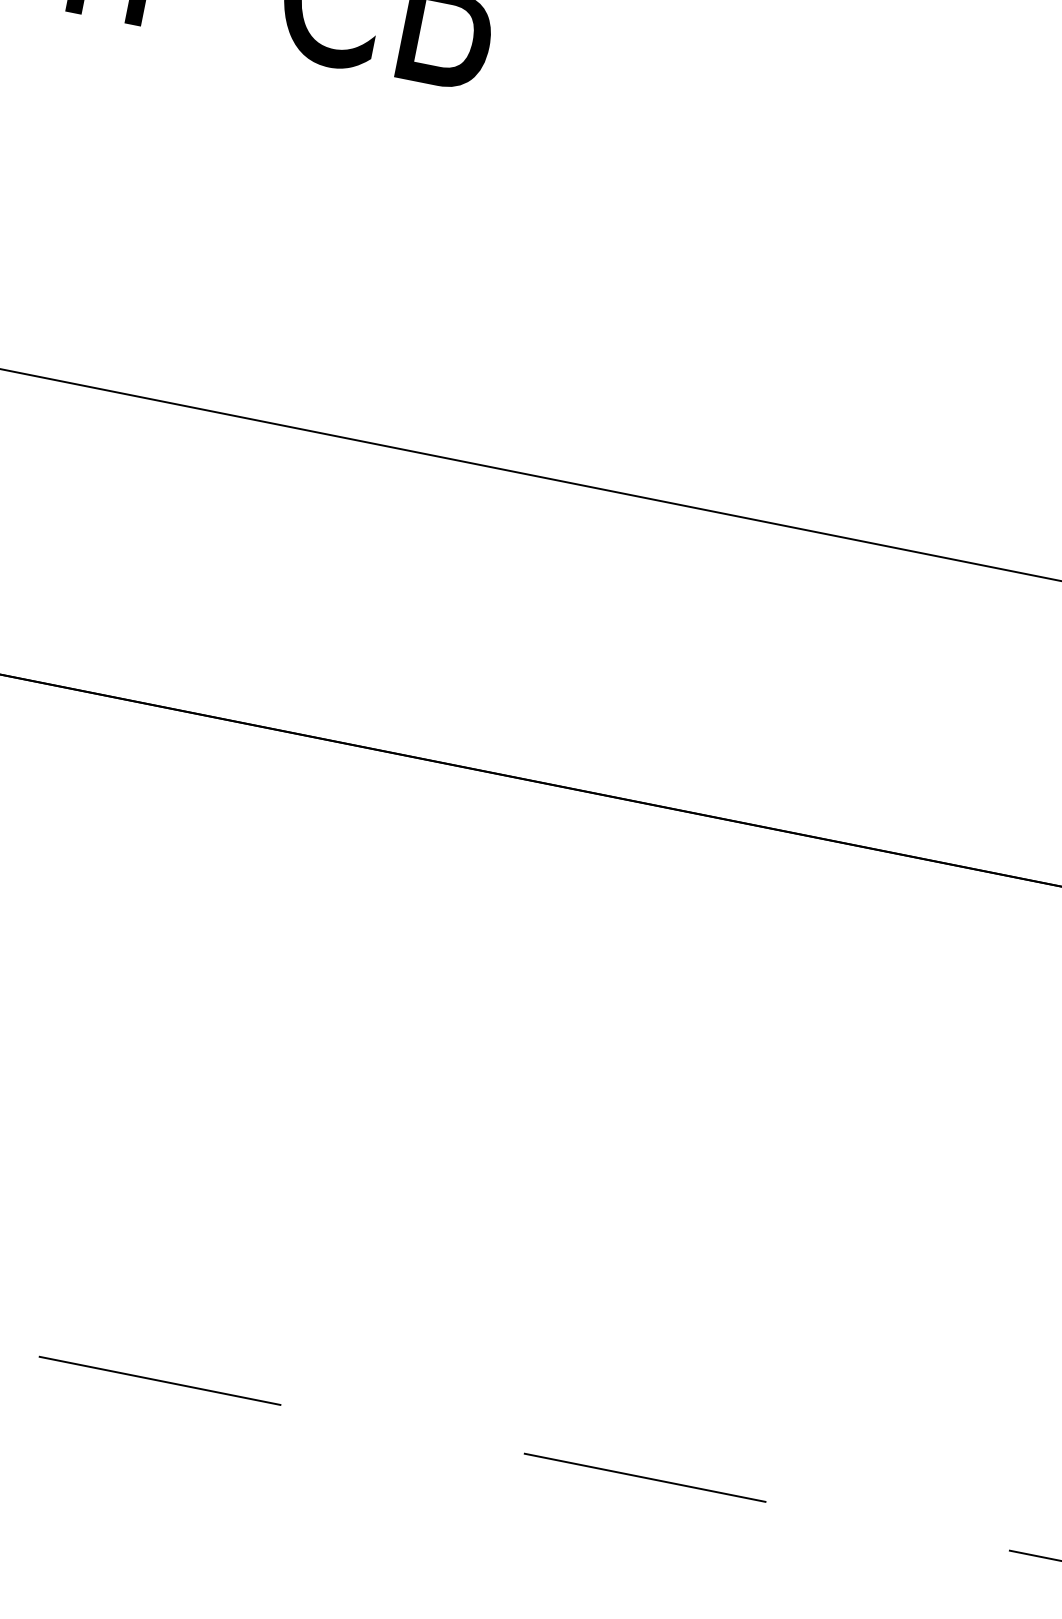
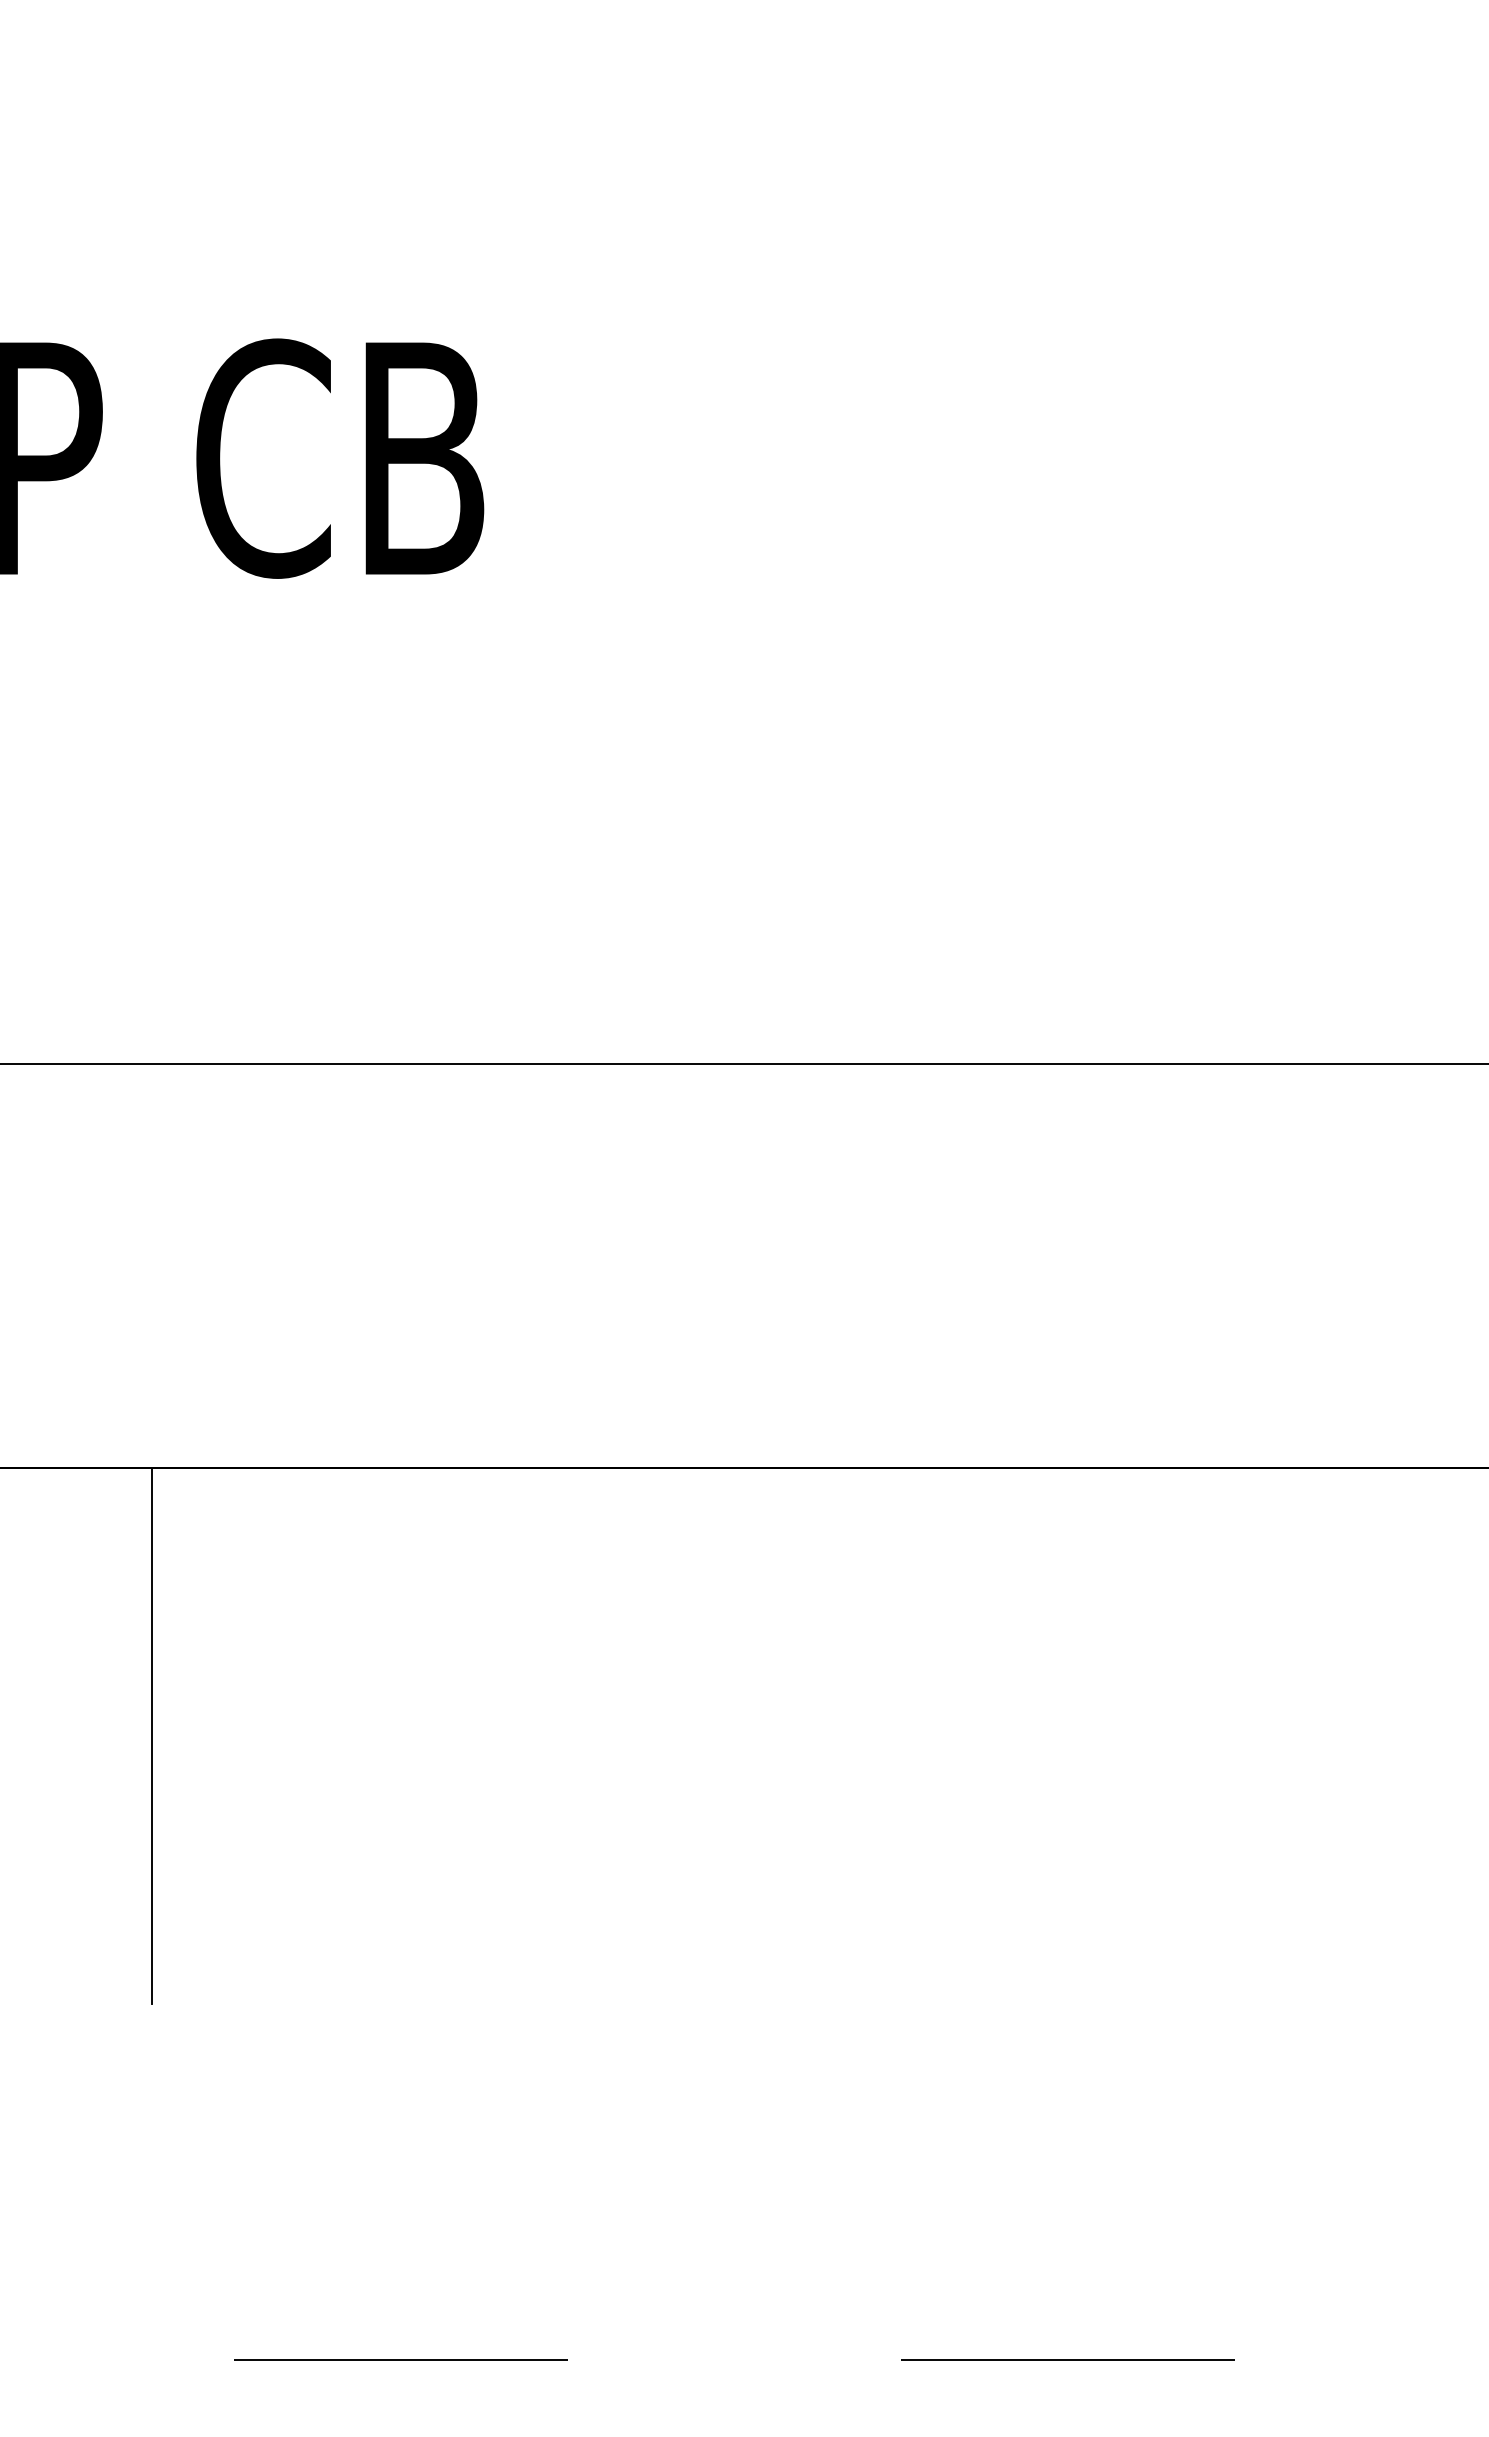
line: (70, 890) -> (152, 1735), added

